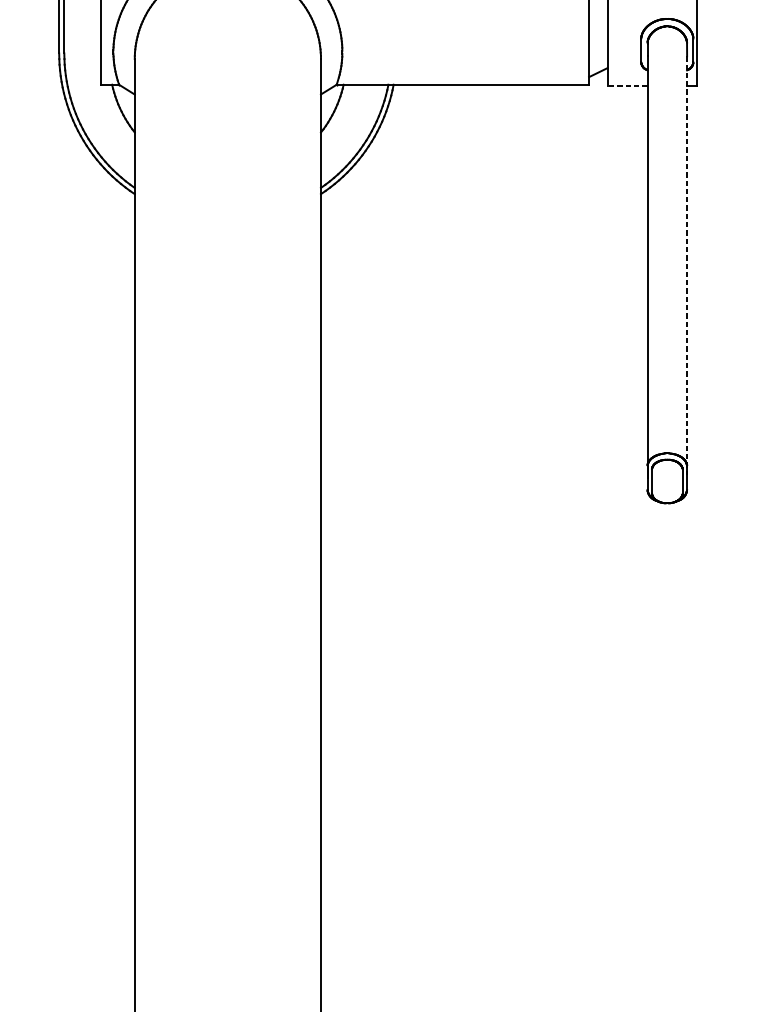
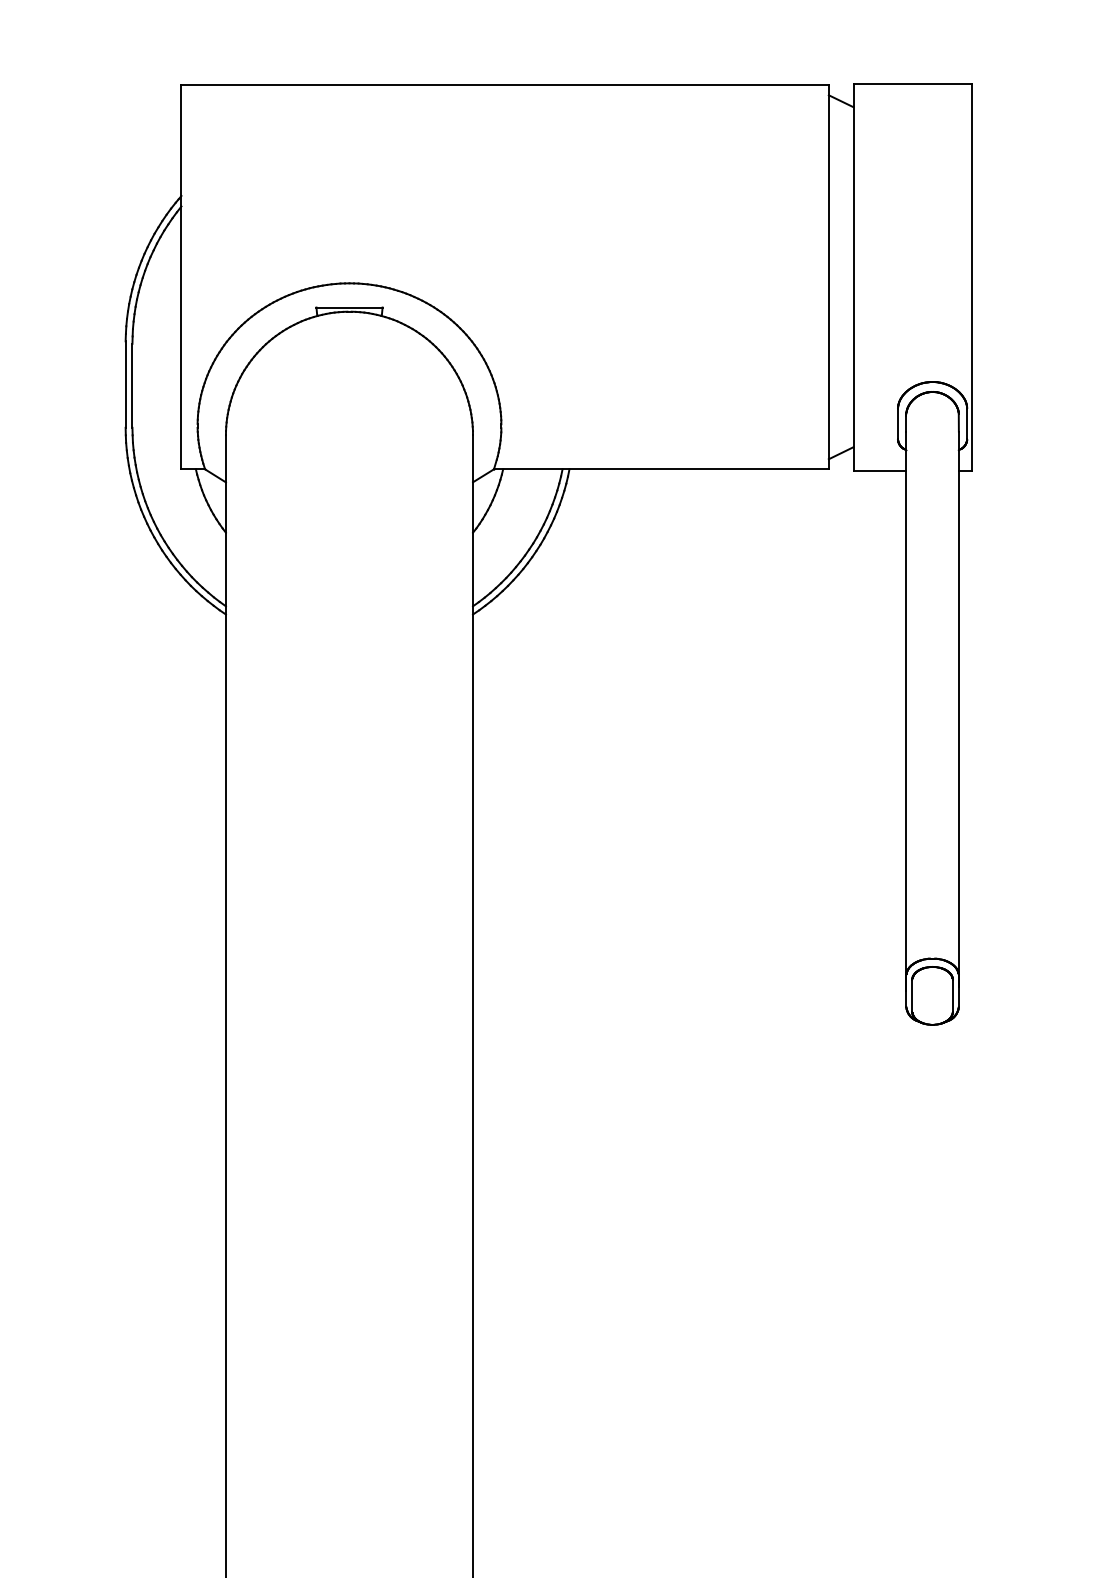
line: (627, 85) -> (879, 470), dashed -> solid
line: (686, 265) -> (958, 709), dashed -> solid

